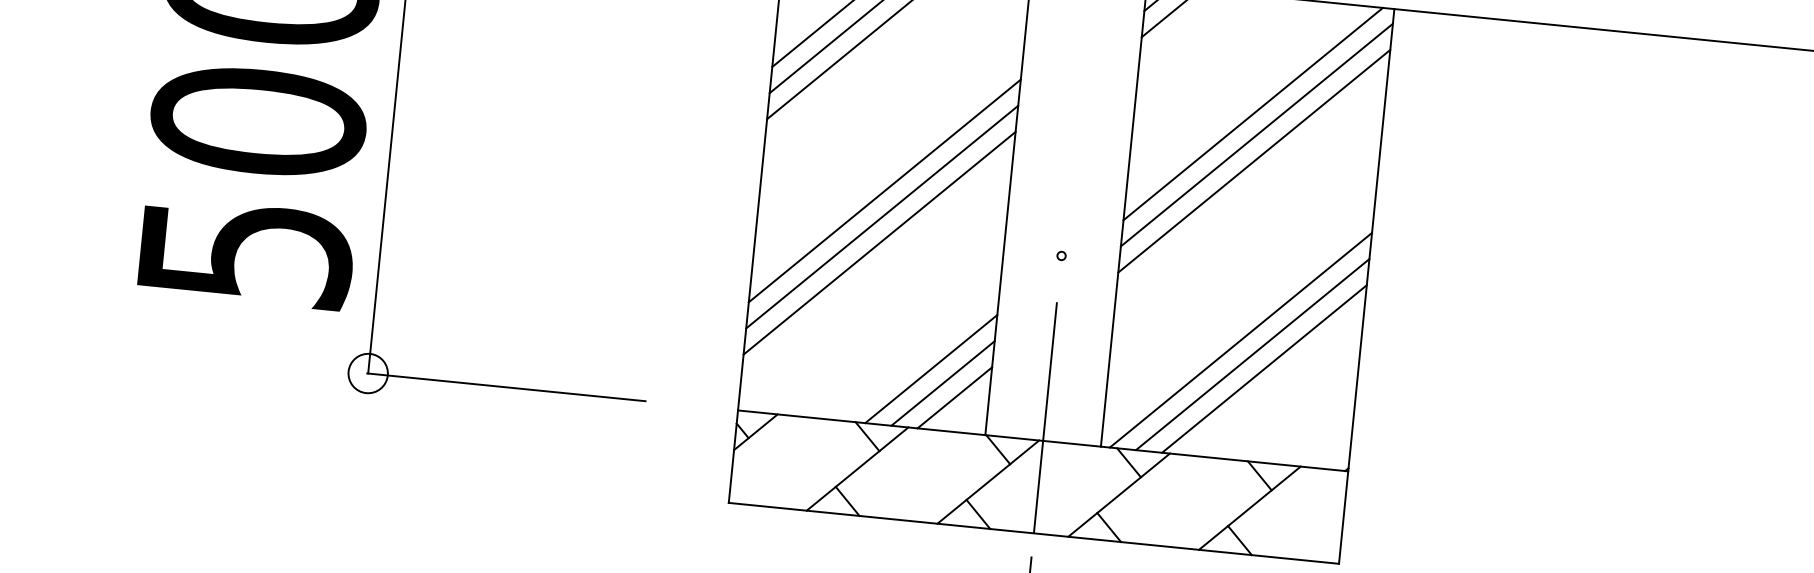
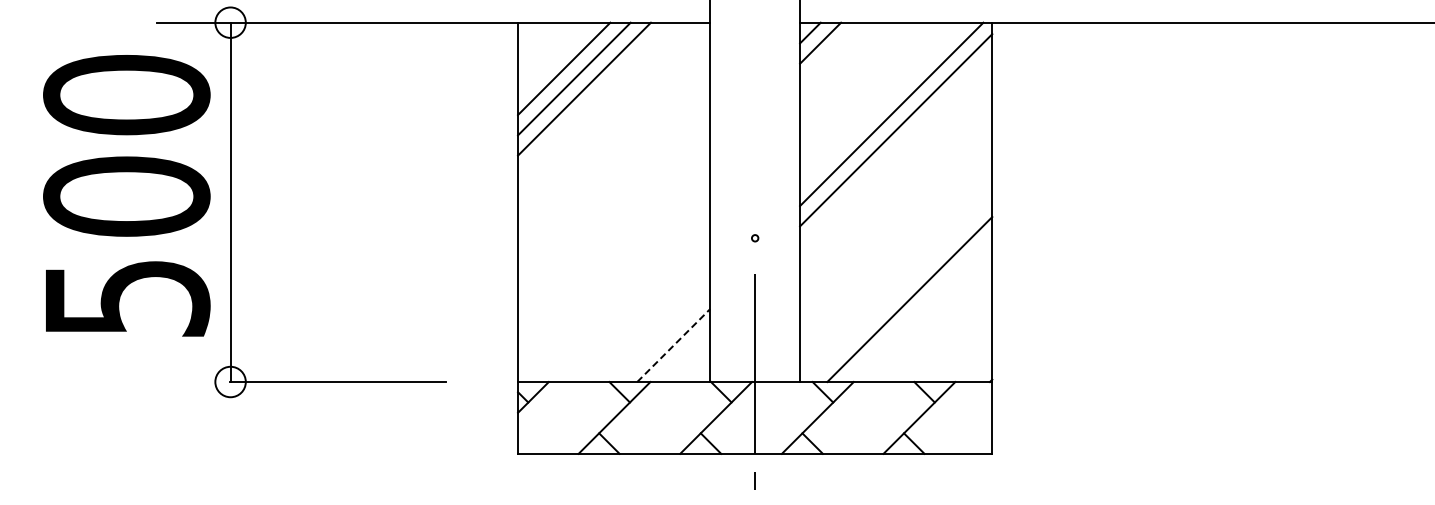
line: (1254, 161) -> (896, 150), removed
line: (885, 190) -> (614, 201), removed
line: (882, 217) -> (614, 222), removed
line: (880, 243) -> (614, 242), removed
line: (1240, 340) -> (899, 289), removed
line: (1263, 368) -> (919, 309), removed
line: (931, 369) -> (663, 335), removed
line: (942, 383) -> (673, 345), solid -> dashed
line: (954, 397) -> (683, 355), removed

